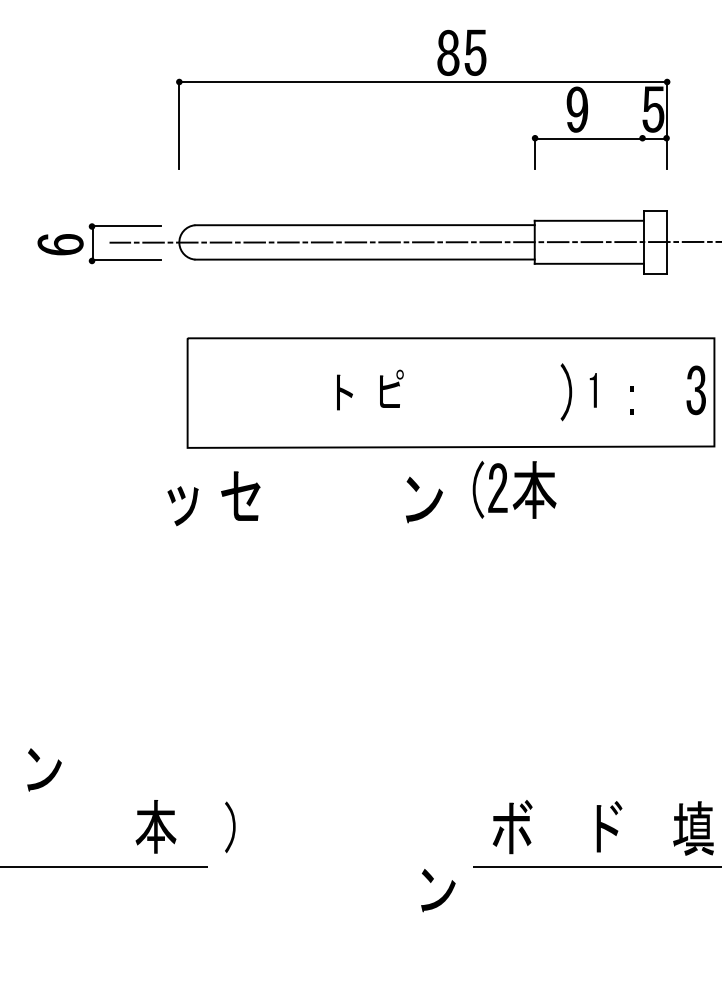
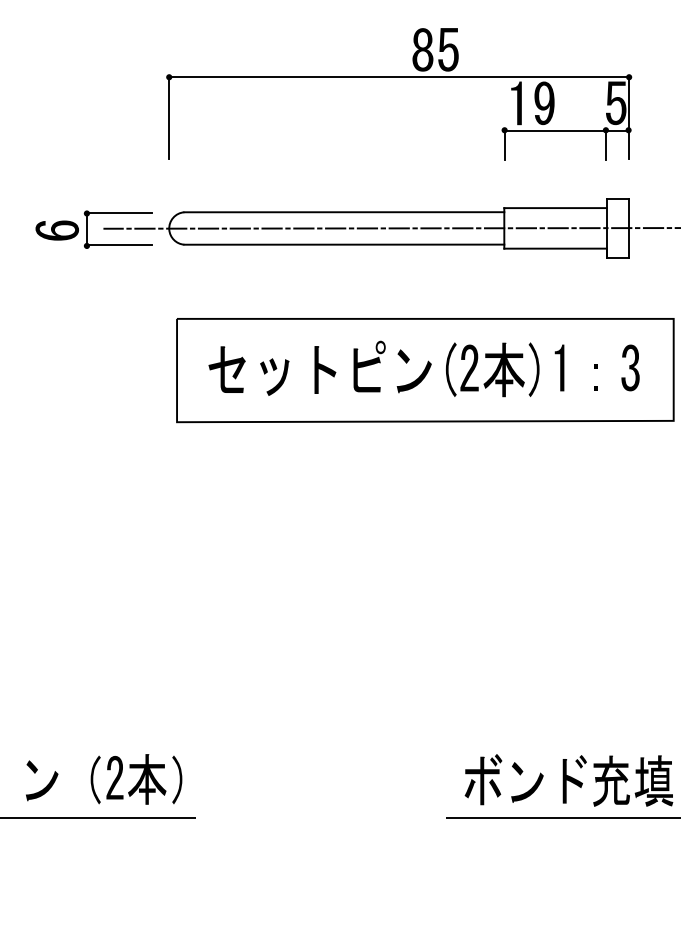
fill: (547, 109) -> (516, 103), added
line: (643, 153) -> (606, 144), added
part: (391, 388) -> (369, 366), size x1.43
part: (593, 389) -> (559, 367), size x1.43
part: (696, 389) -> (630, 367), moved
part: (345, 391) -> (325, 369), size x1.43
part: (522, 494) -> (492, 374), moved
part: (240, 495) -> (226, 369), moved
part: (431, 503) -> (420, 374), moved
part: (182, 505) -> (274, 376), moved
part: (50, 773) -> (47, 784), moved
fill: (121, 824) -> (114, 777), added
fill: (101, 826) -> (95, 779), added
part: (230, 826) -> (177, 779), moved
fill: (648, 828) -> (611, 781), added
part: (443, 894) -> (532, 786), moved

